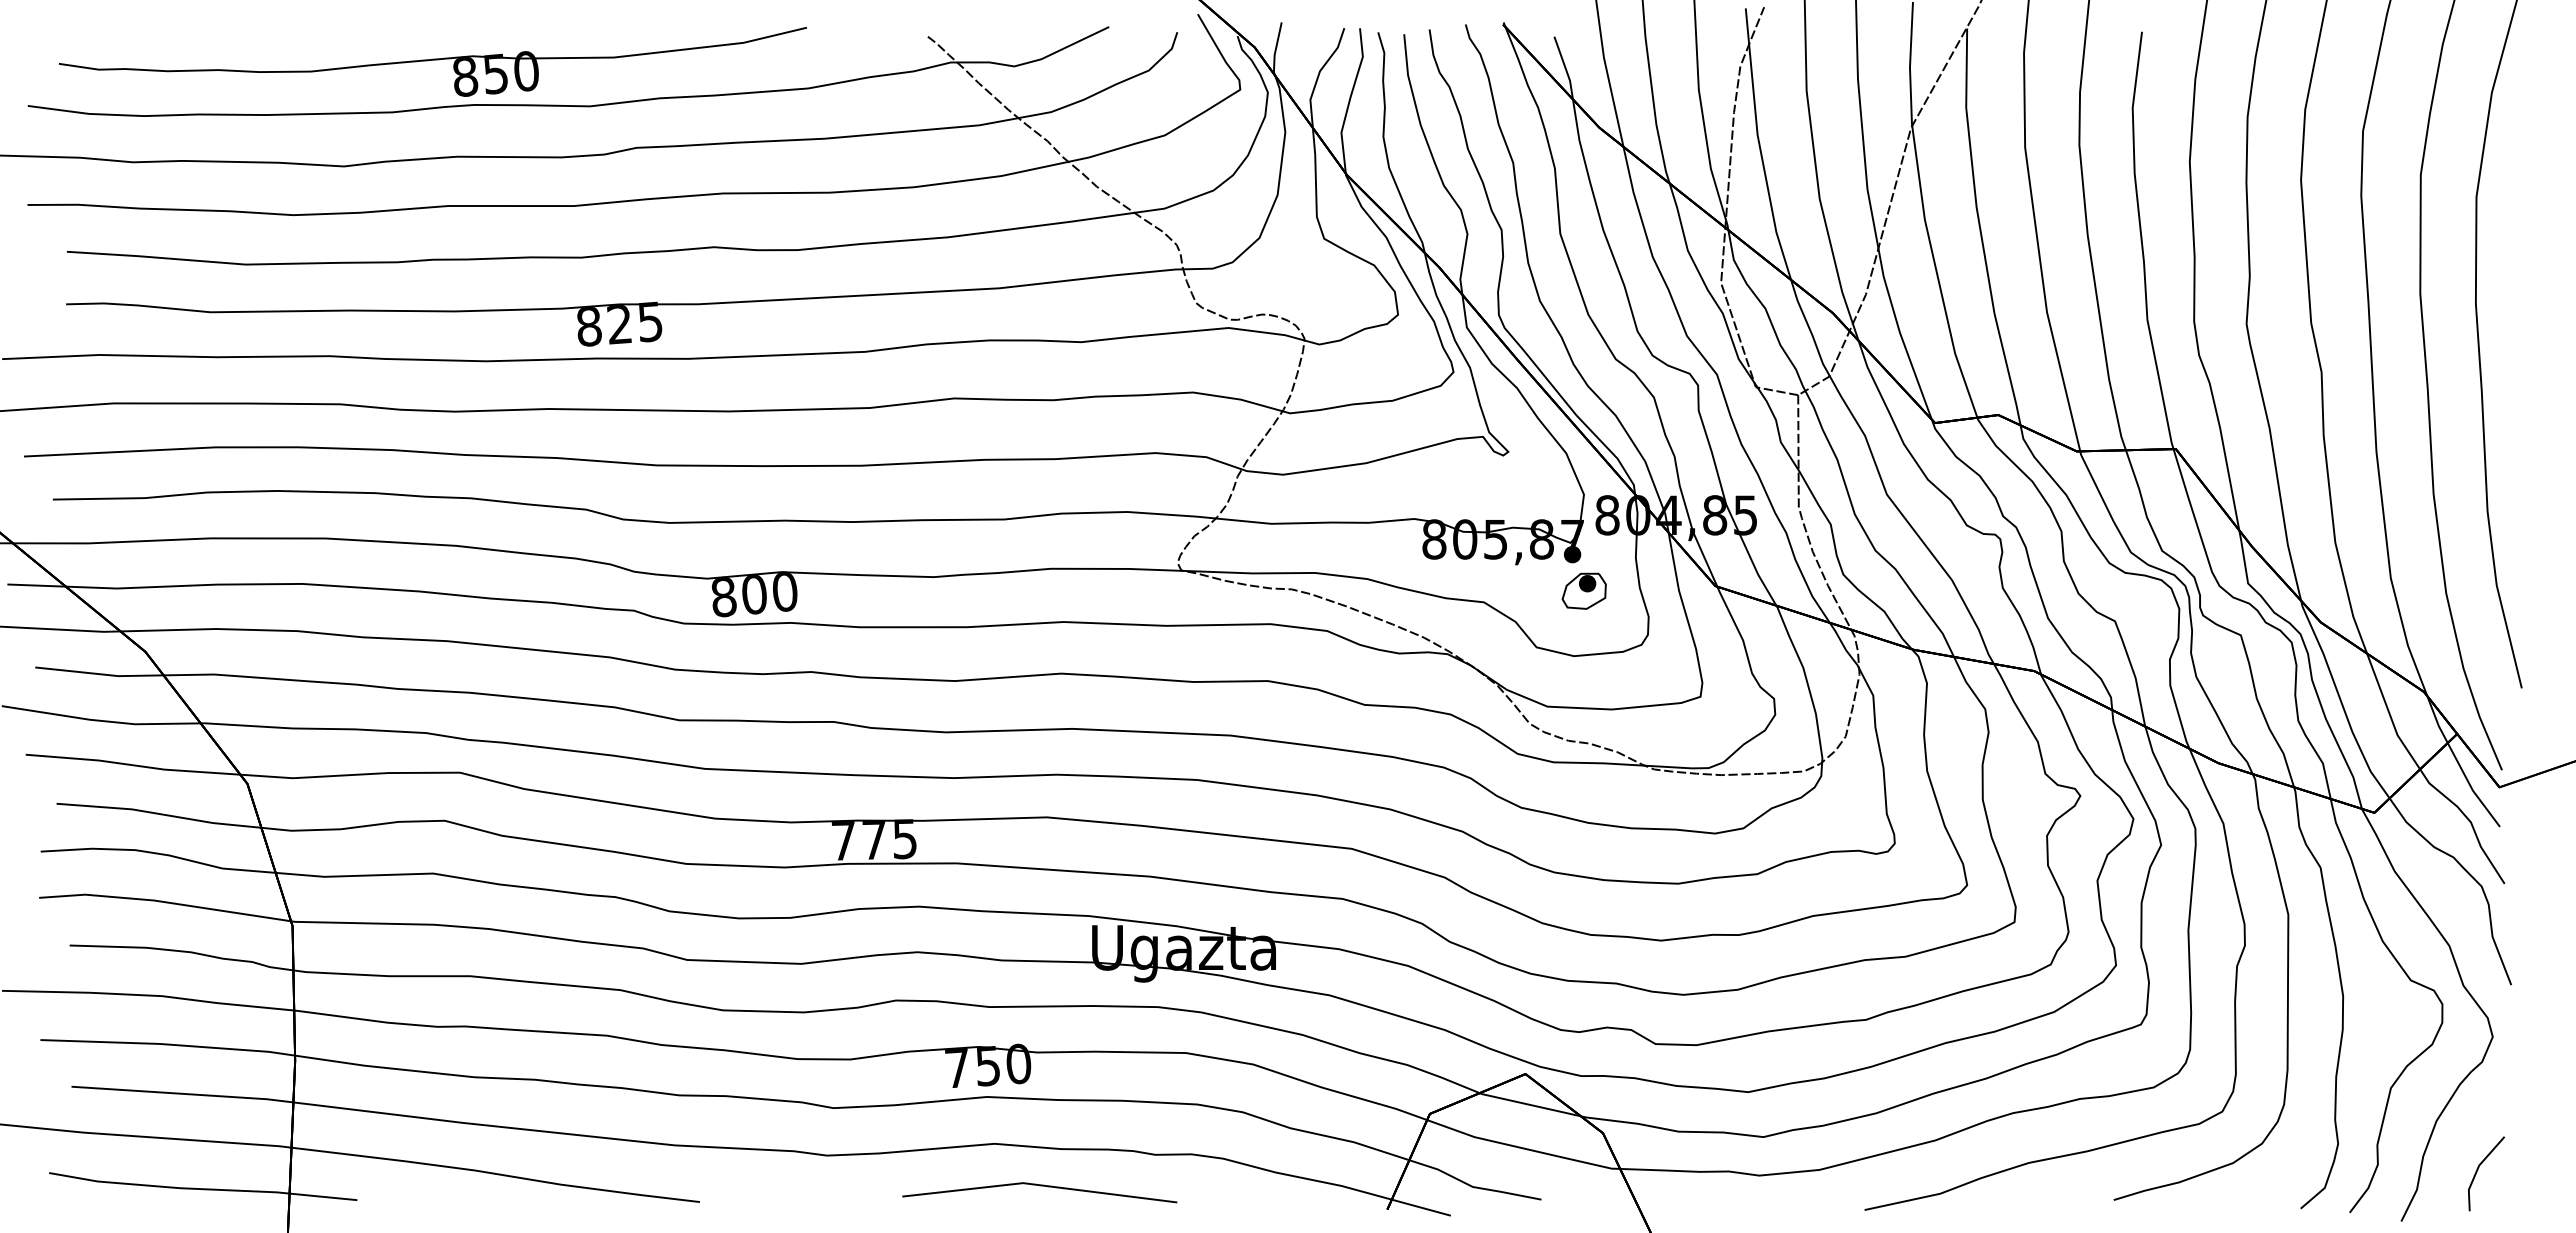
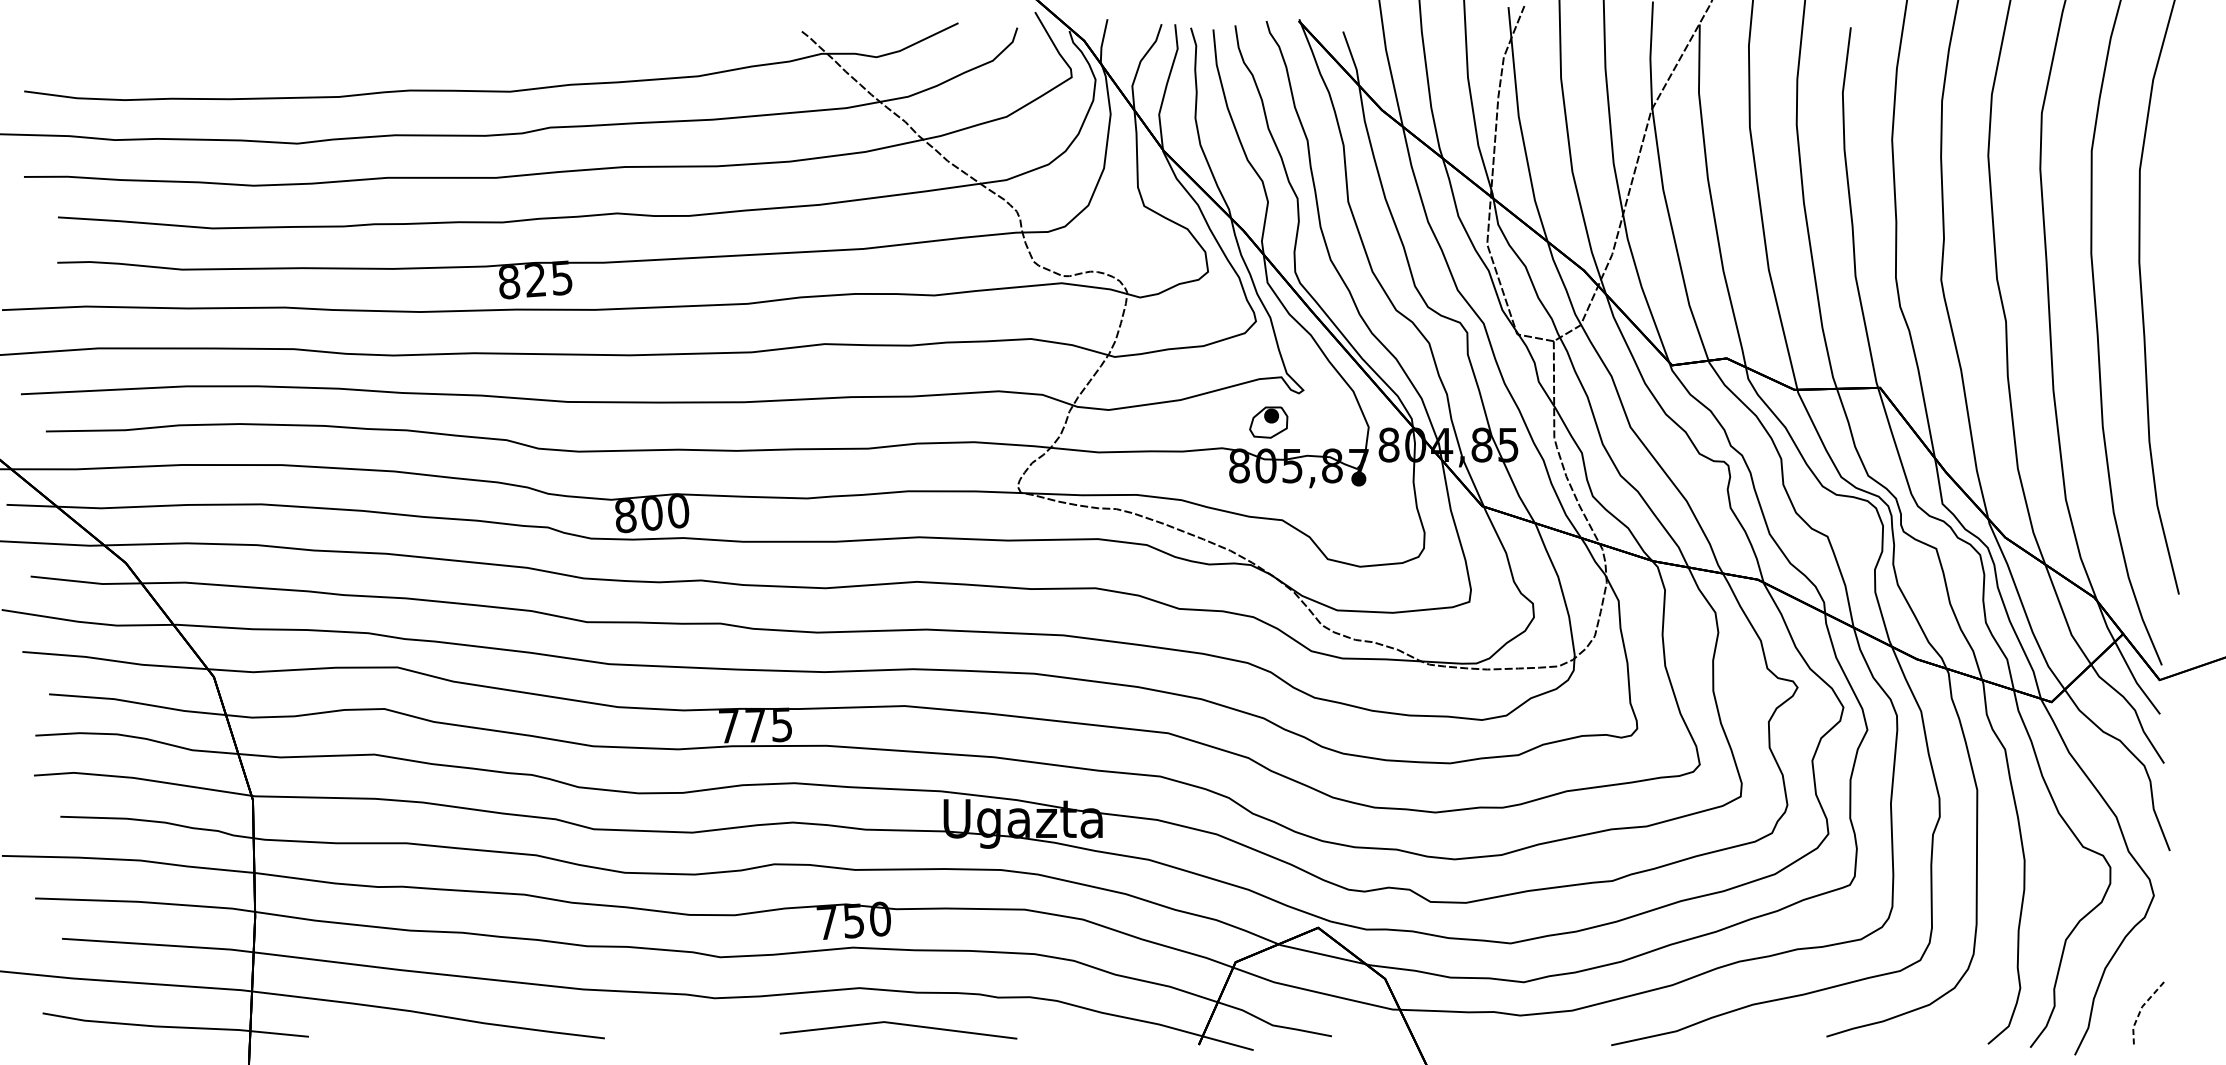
part: (432, 61) -> (373, 52), removed
part: (1583, 590) -> (1268, 421), moved
line: (2477, 1170) -> (2140, 1011), solid -> dashed

